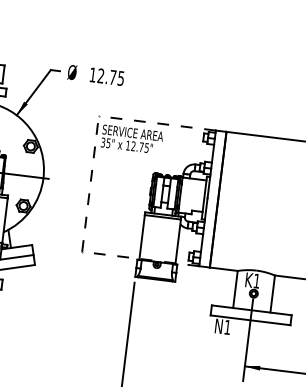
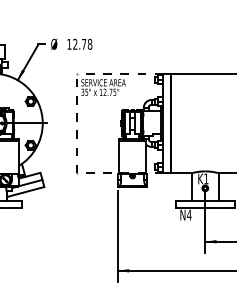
text: (120, 77) -> (89, 43), 12.75 -> 12.78
text: (226, 326) -> (188, 214), N1 -> N4

